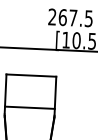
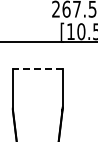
line: (31, 75) -> (37, 68), solid -> dashed
line: (29, 107) -> (37, 100), removed

